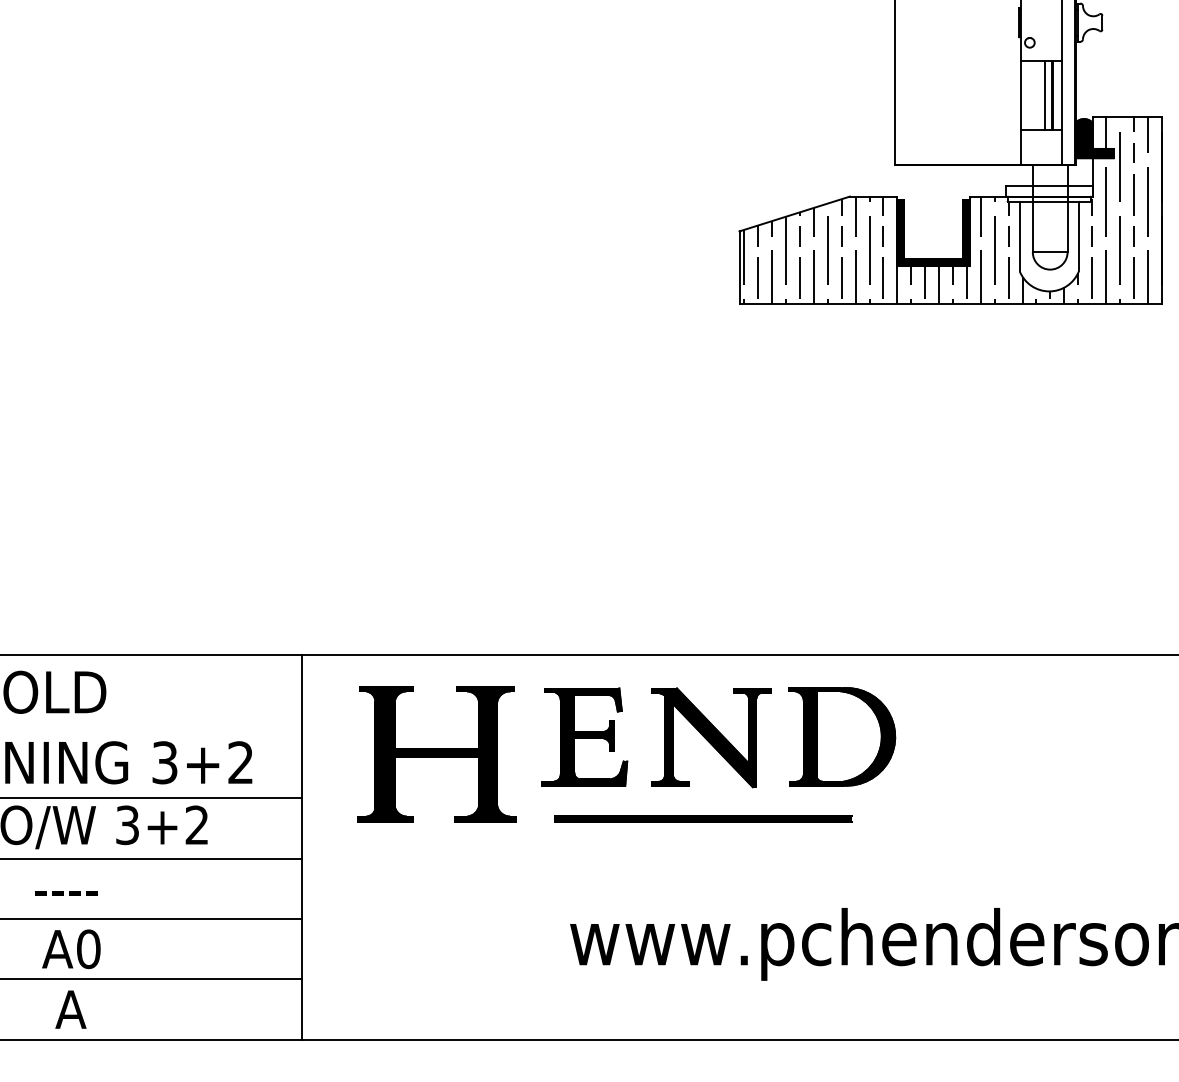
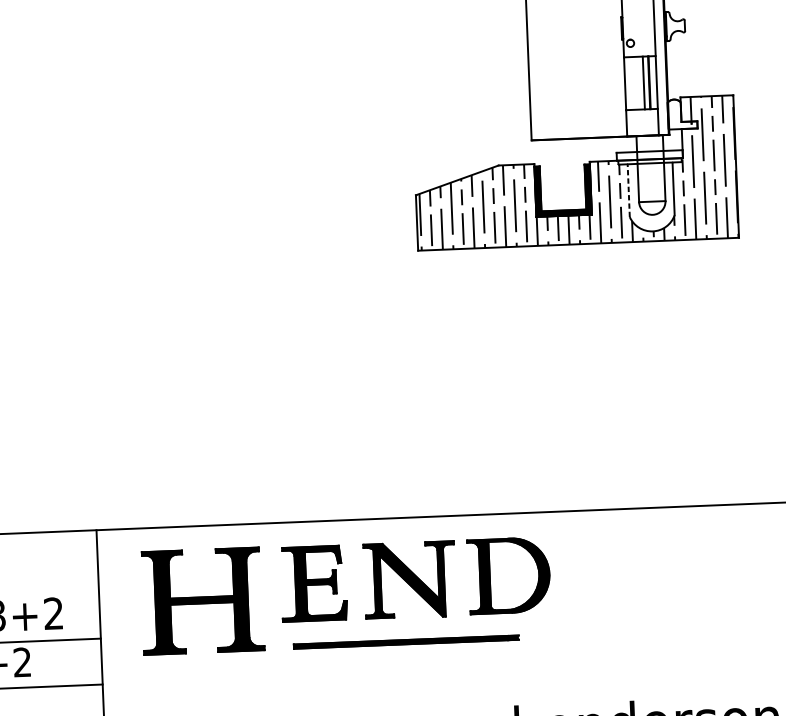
fill: (1094, 138) -> (682, 113), removed
line: (1019, 236) -> (628, 190), solid -> dashed

